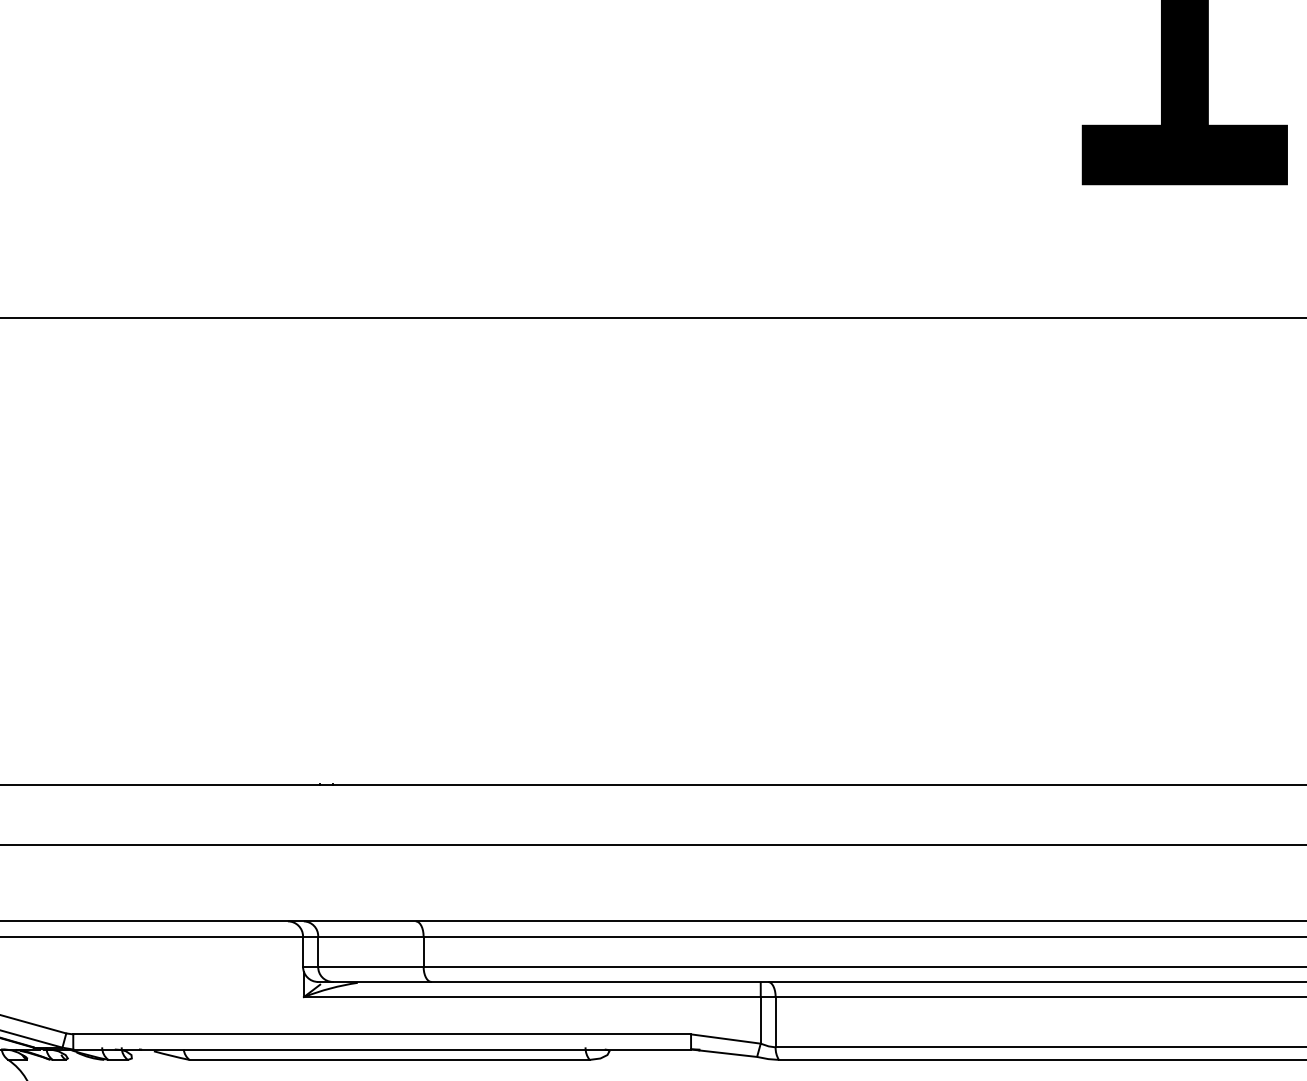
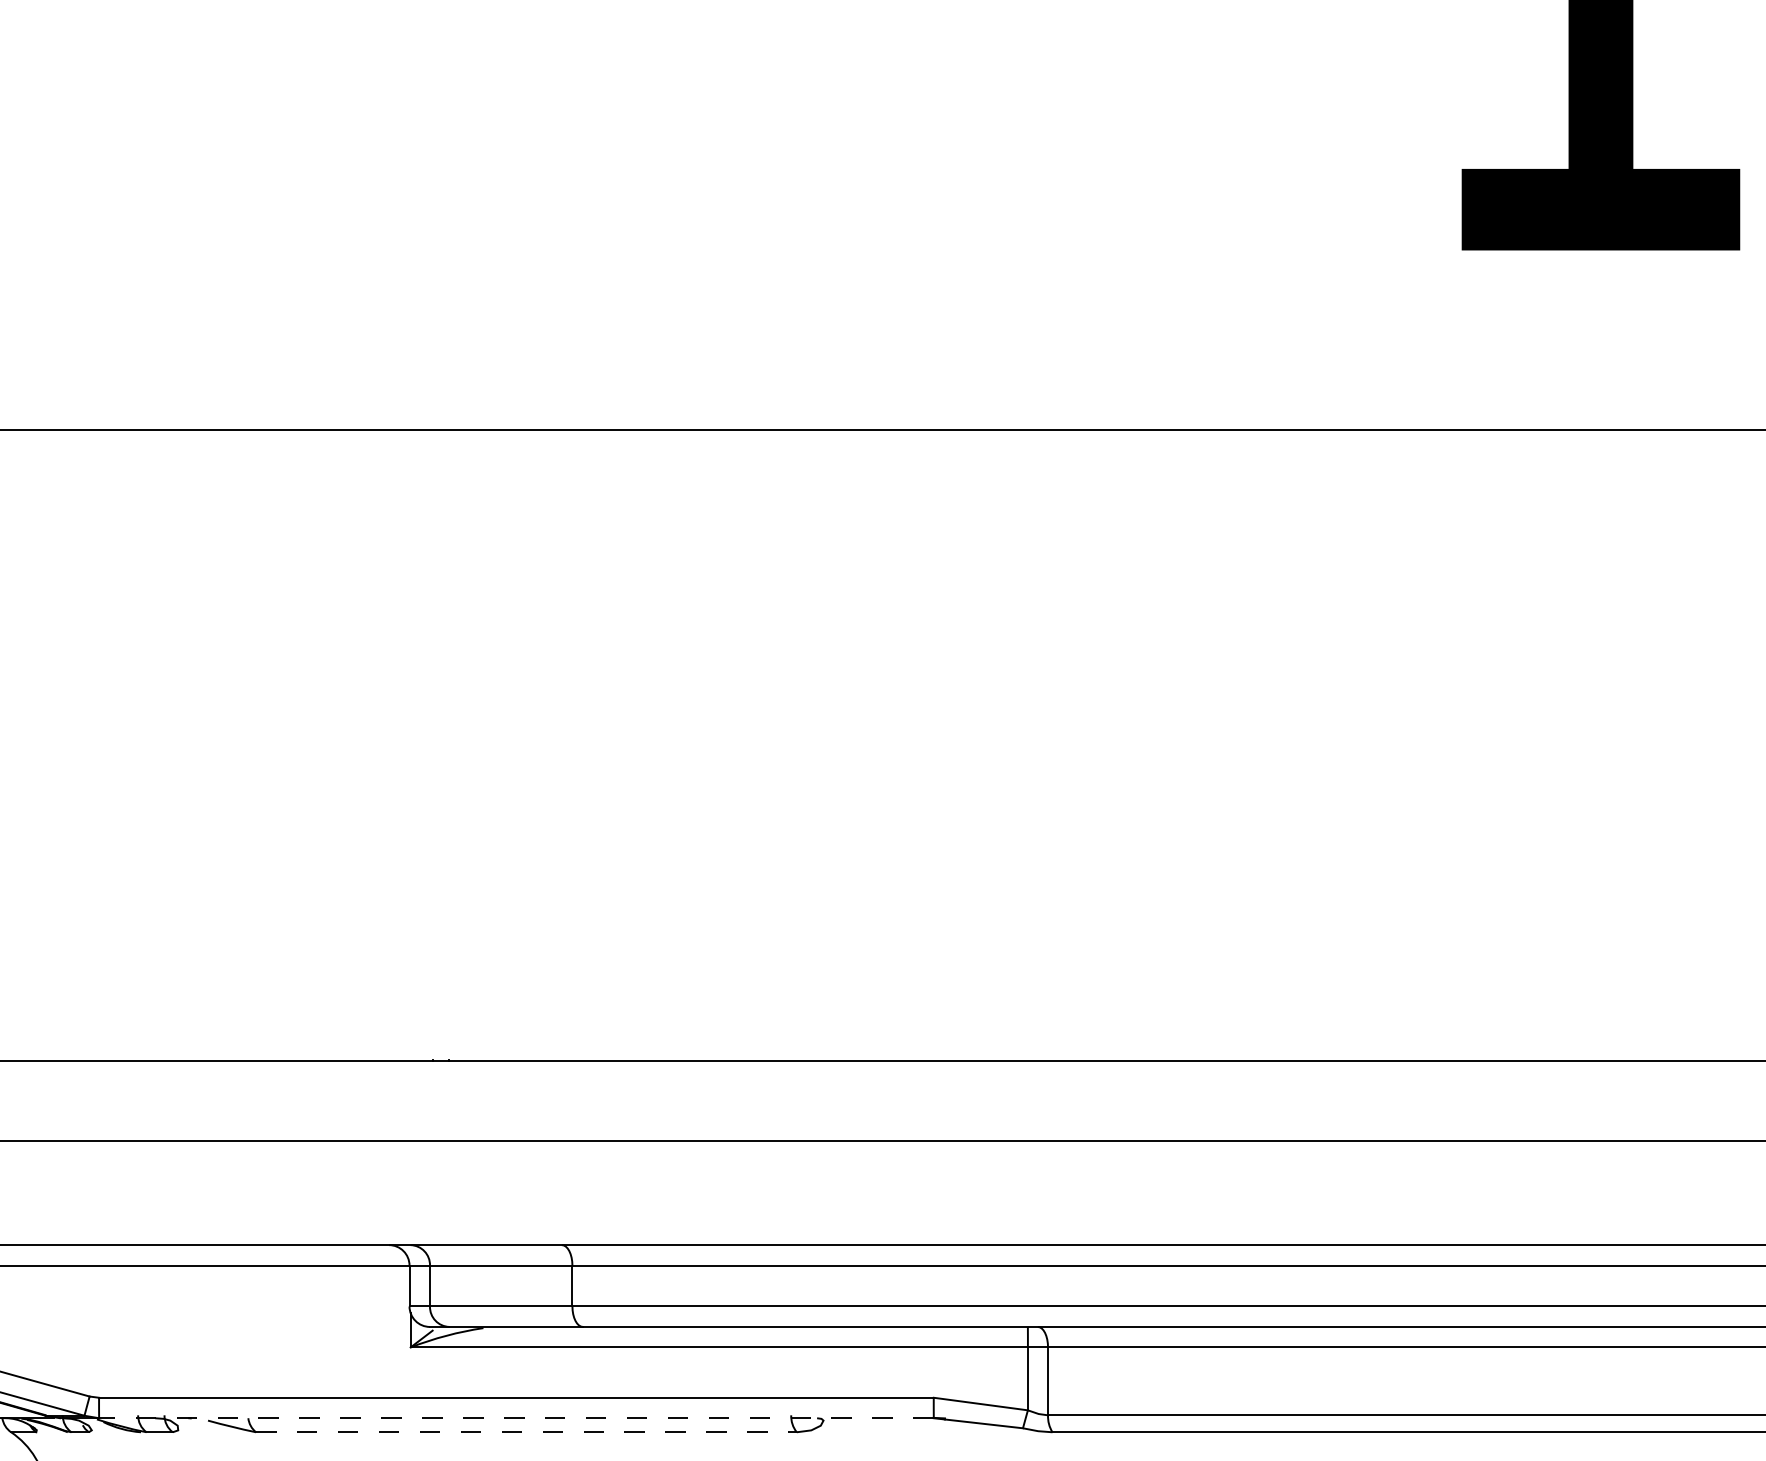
line: (382, 1049) -> (516, 1418), solid -> dashed
line: (390, 1059) -> (527, 1431), solid -> dashed

